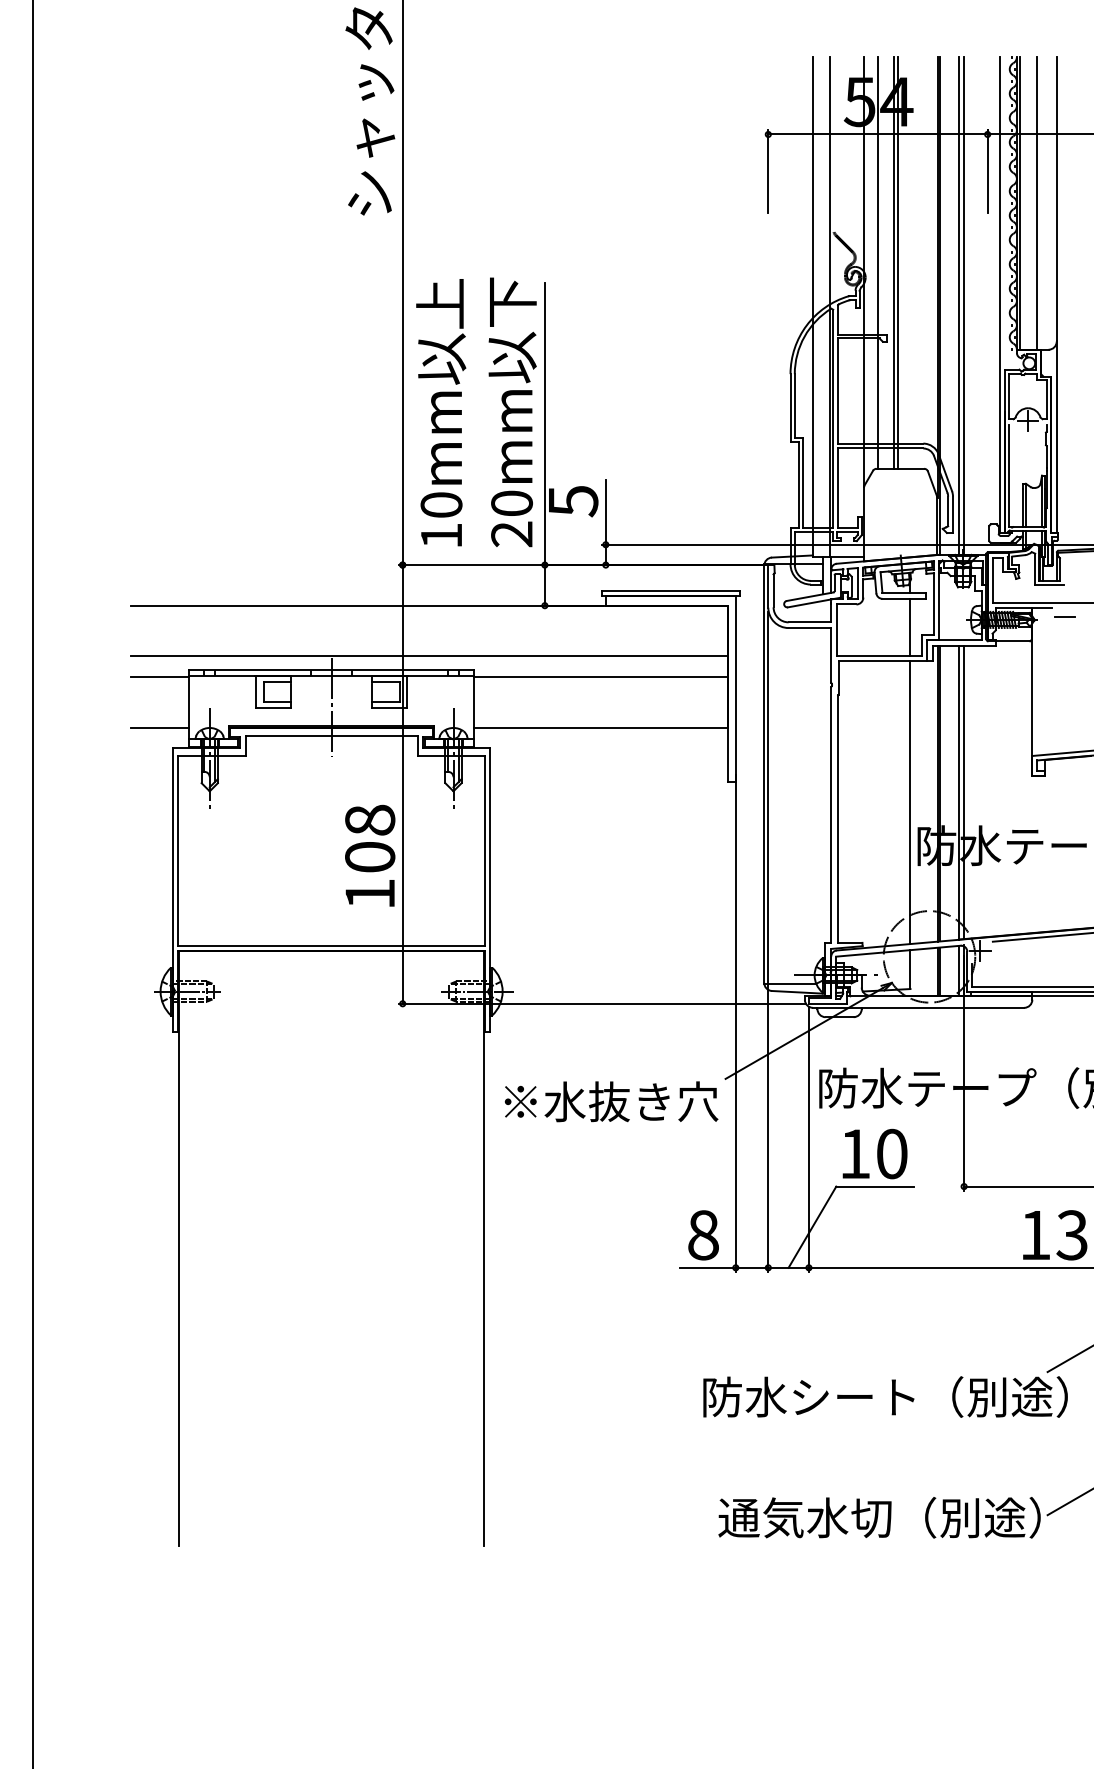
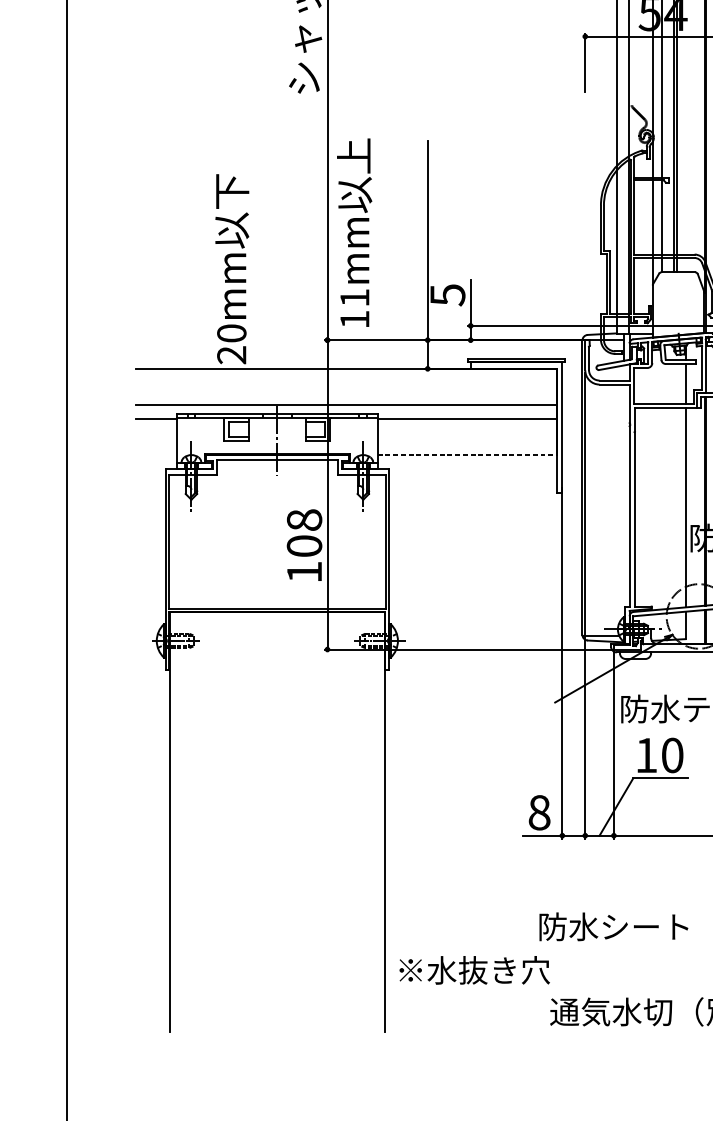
text: (512, 412) -> (232, 269), moved
text: (441, 504) -> (354, 297), 10mm -> 11mm
line: (160, 727) -> (156, 454), removed
line: (600, 727) -> (466, 454), solid -> dashed
text: (611, 1101) -> (474, 970), moved

